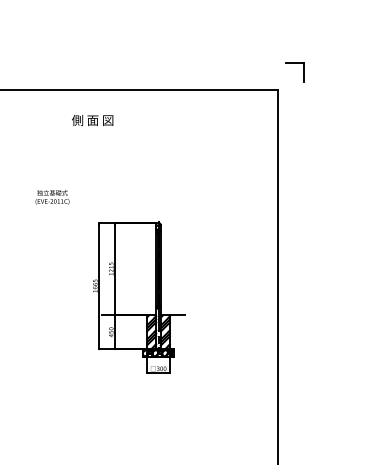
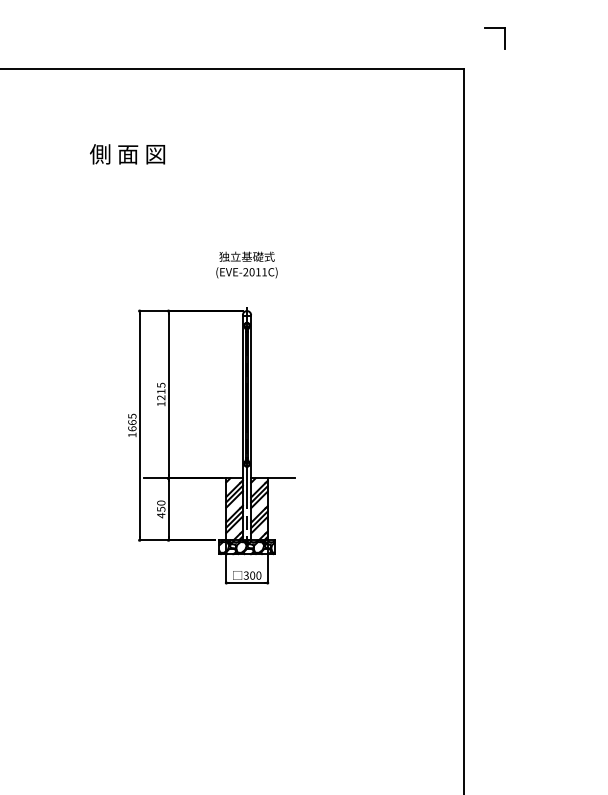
part: (295, 72) -> (495, 38), size x0.62
text: (92, 120) -> (127, 154), moved
text: (52, 197) -> (246, 265), moved

